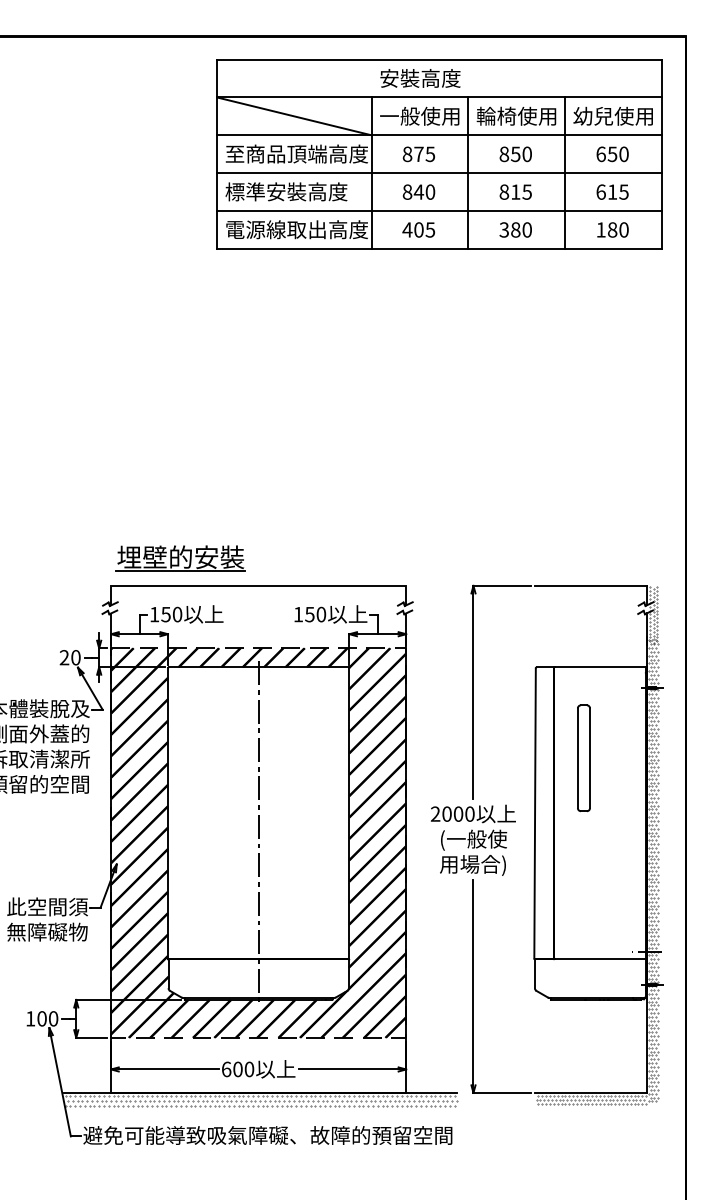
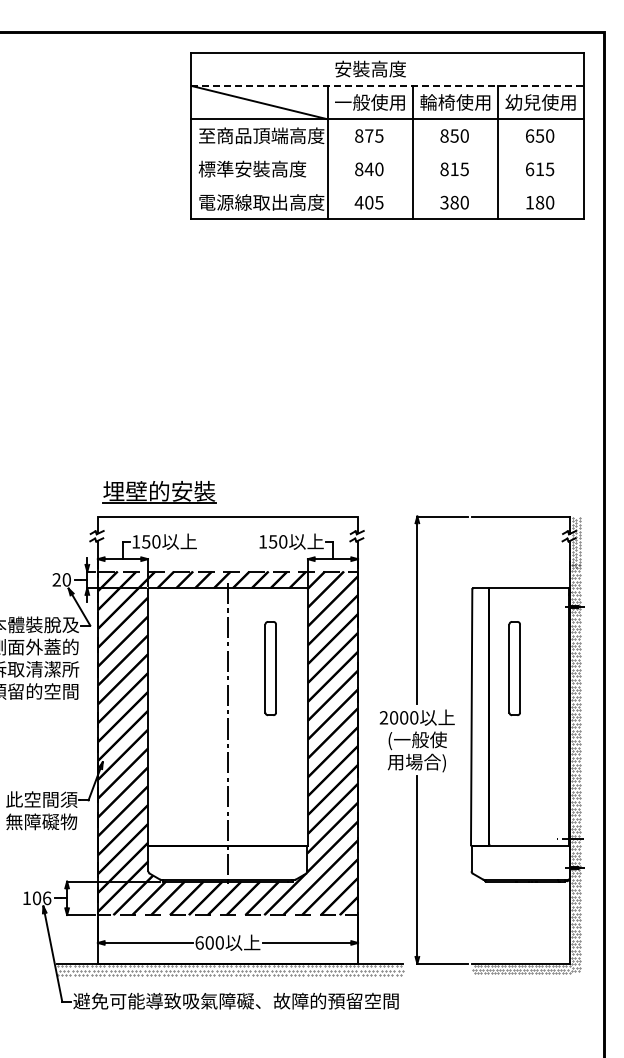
line: (439, 97) -> (387, 85), solid -> dashed
line: (439, 173) -> (387, 152), removed
line: (439, 210) -> (387, 185), removed
part: (306, 758) -> (270, 668), added
text: (54, 1017) -> (47, 897), 100 -> 106

